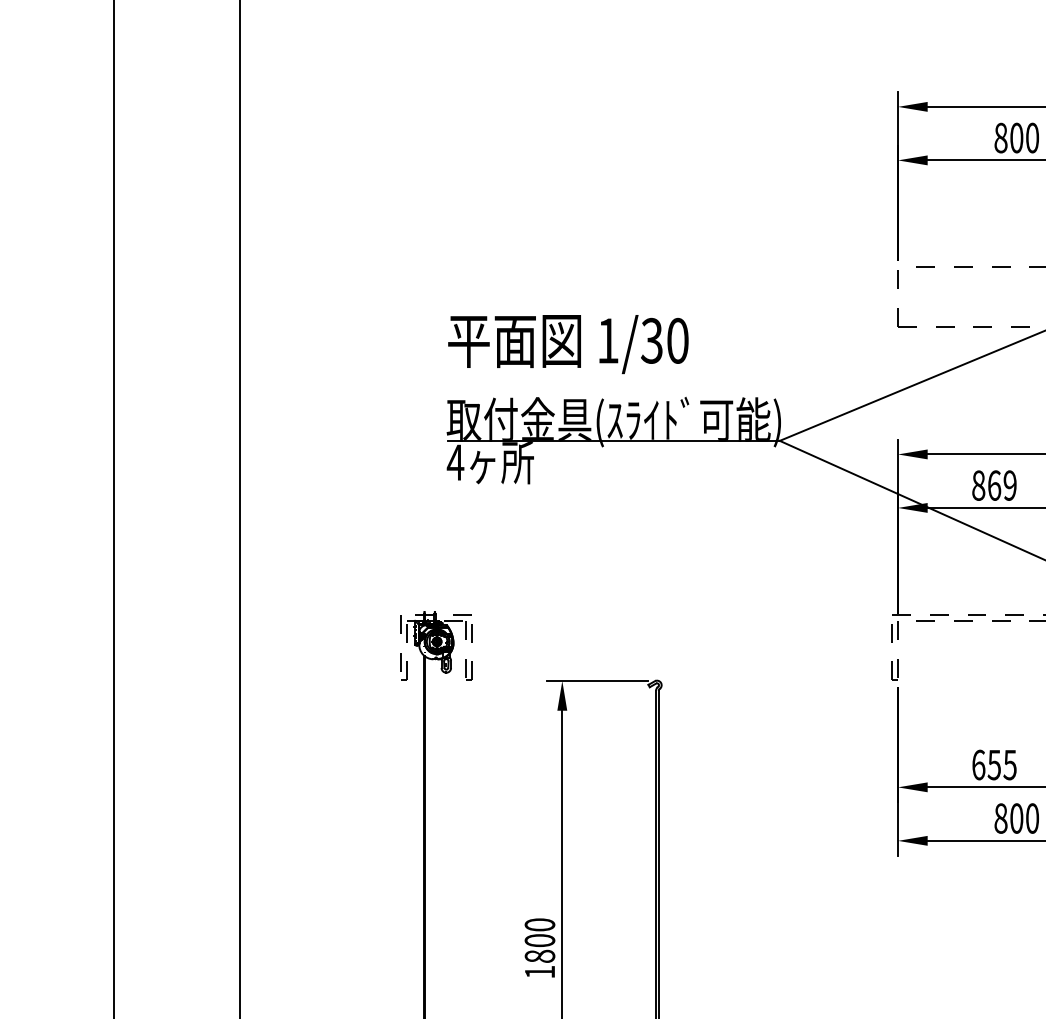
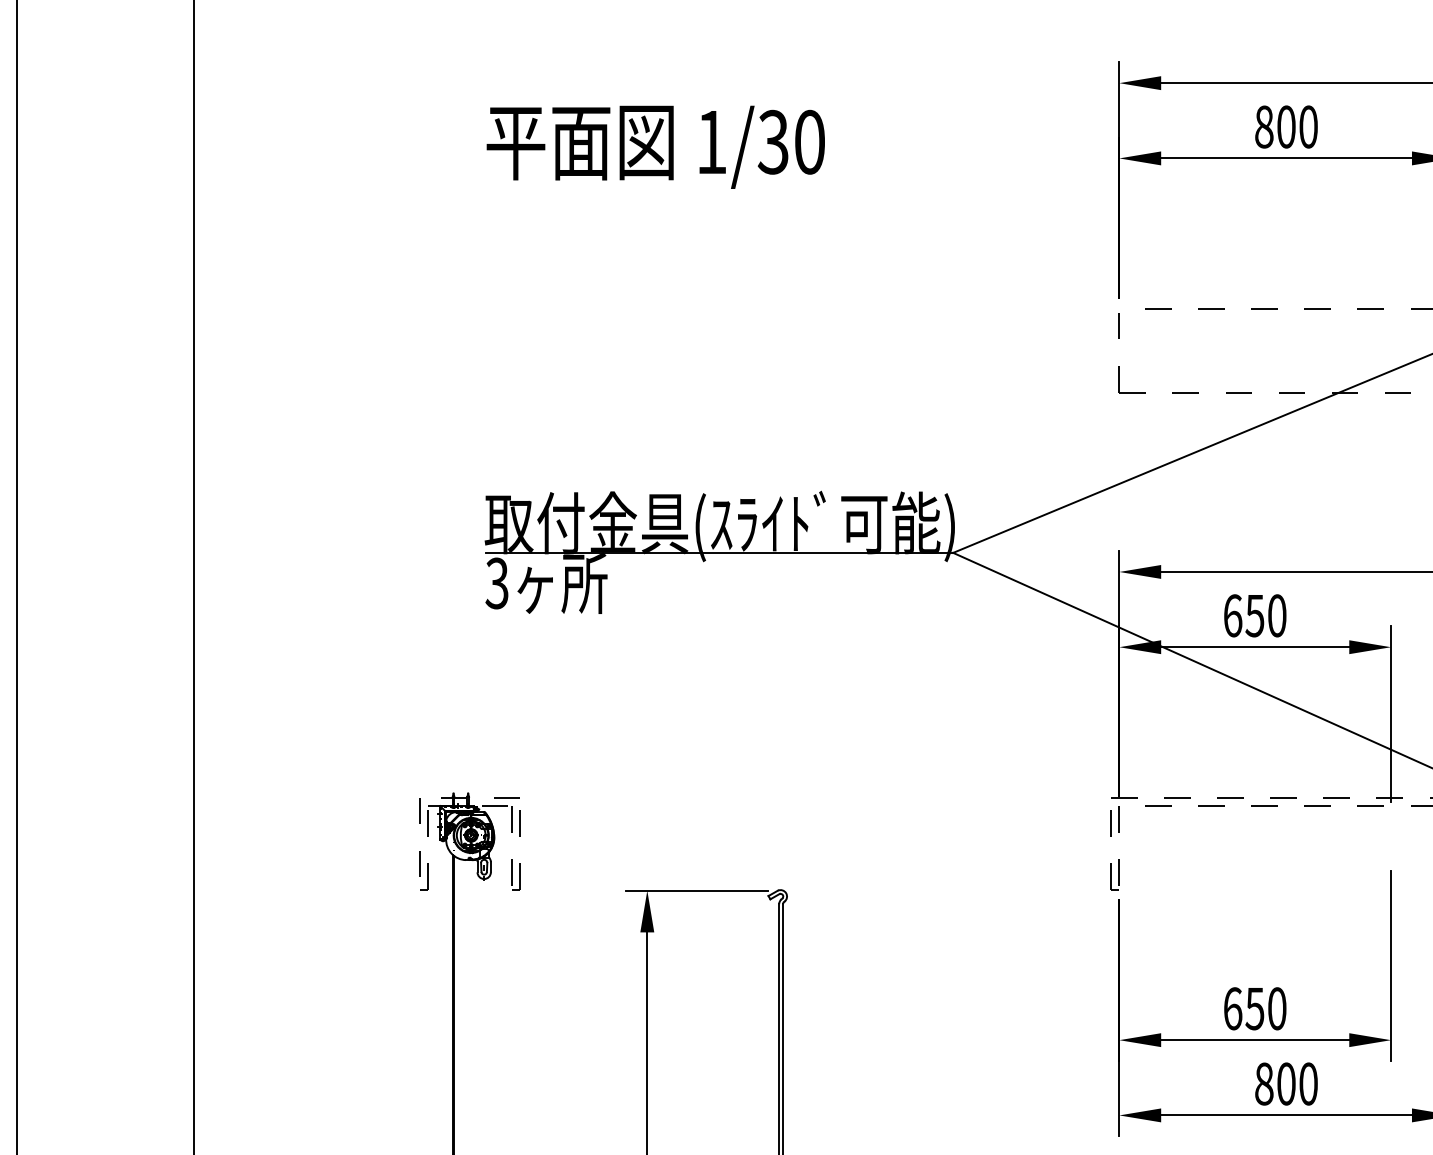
text: (568, 344) -> (656, 147), moved
text: (455, 462) -> (497, 583), 4 -> 3
text: (994, 485) -> (1255, 615), 869 -> 650
text: (1009, 764) -> (1276, 1008), 655 -> 650

